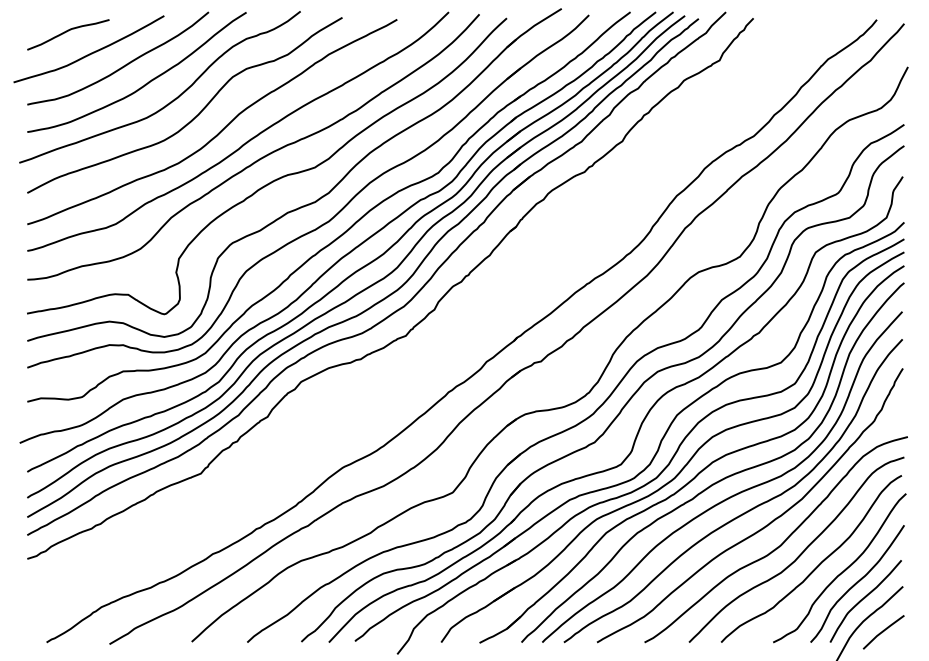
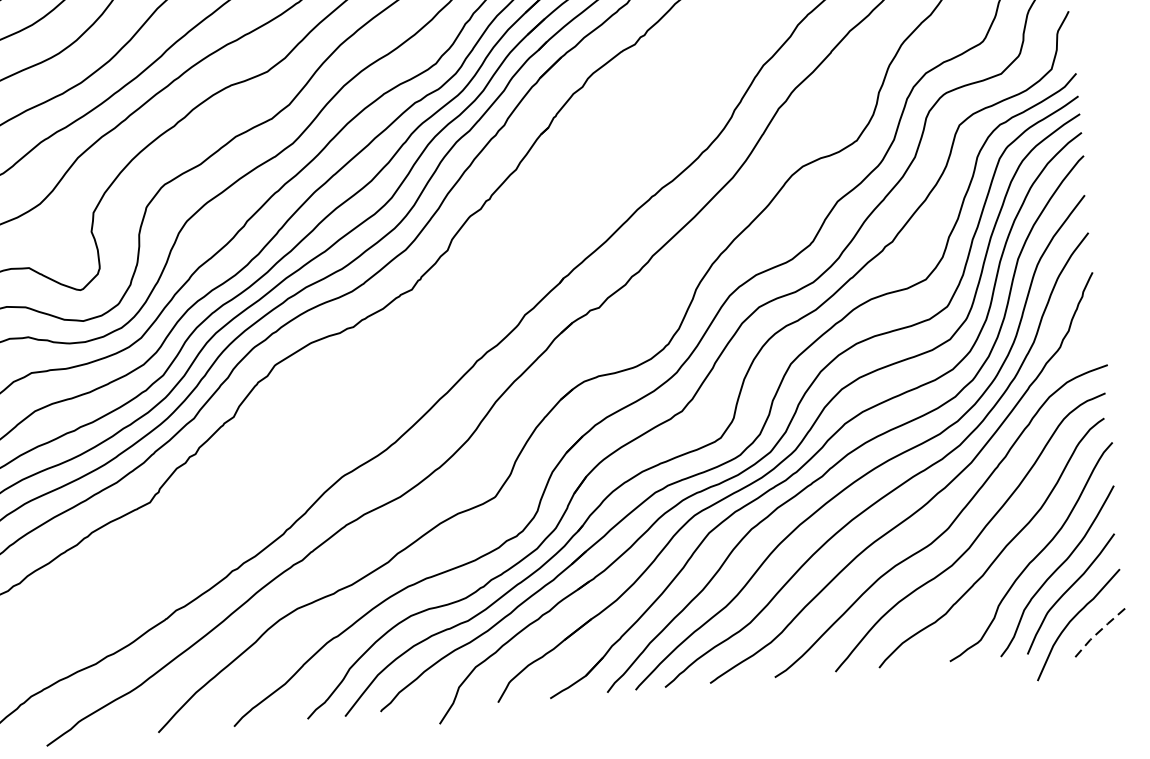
line: (883, 631) -> (1098, 632), solid -> dashed

